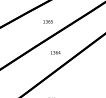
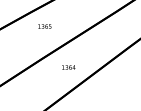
text: (47, 21) -> (44, 26), moved

